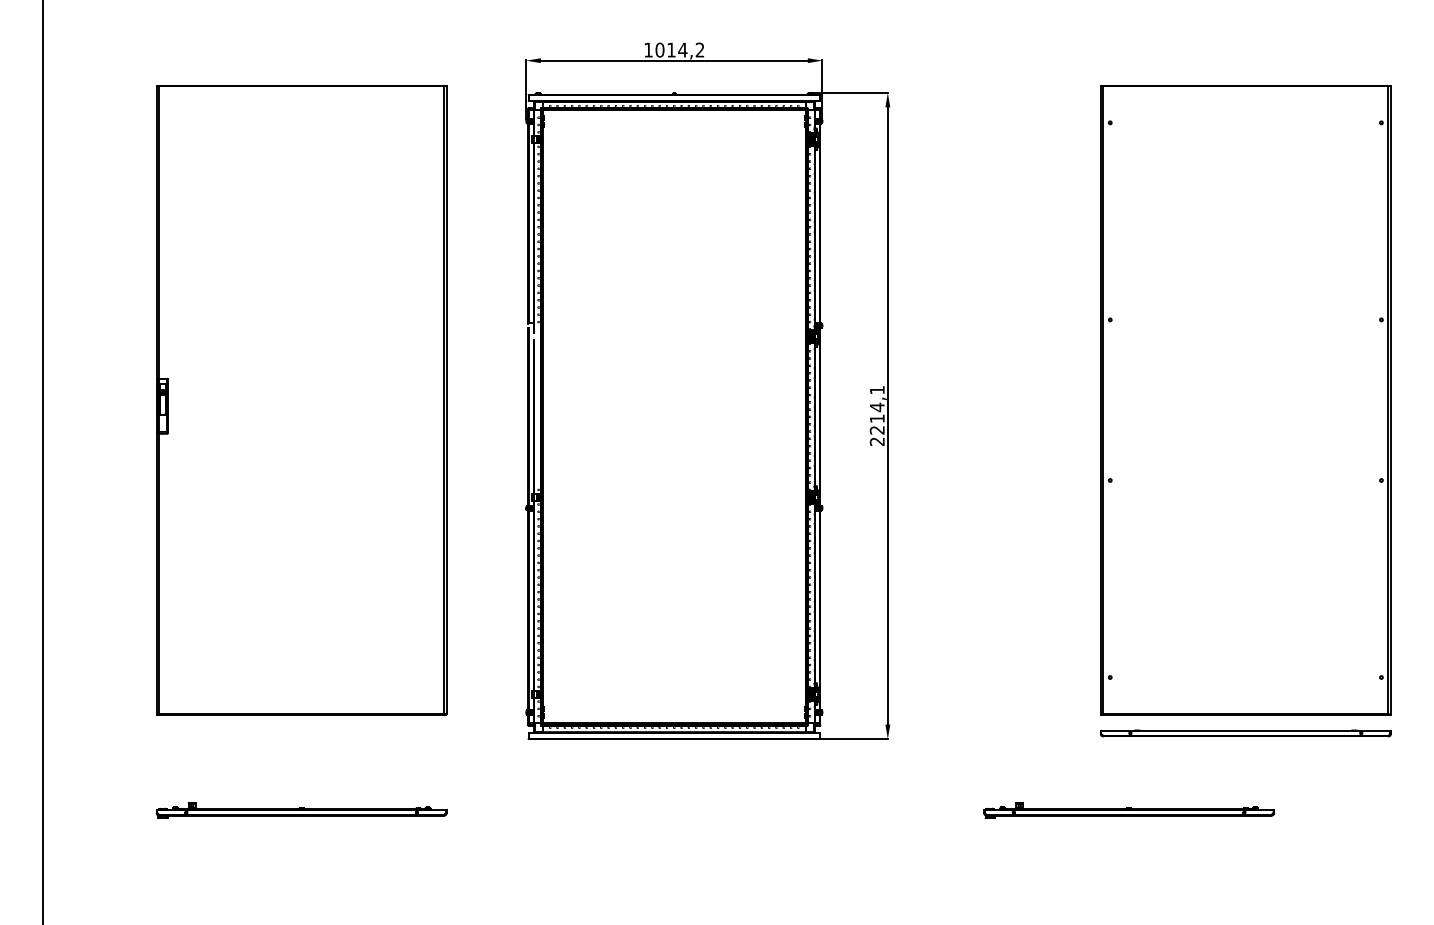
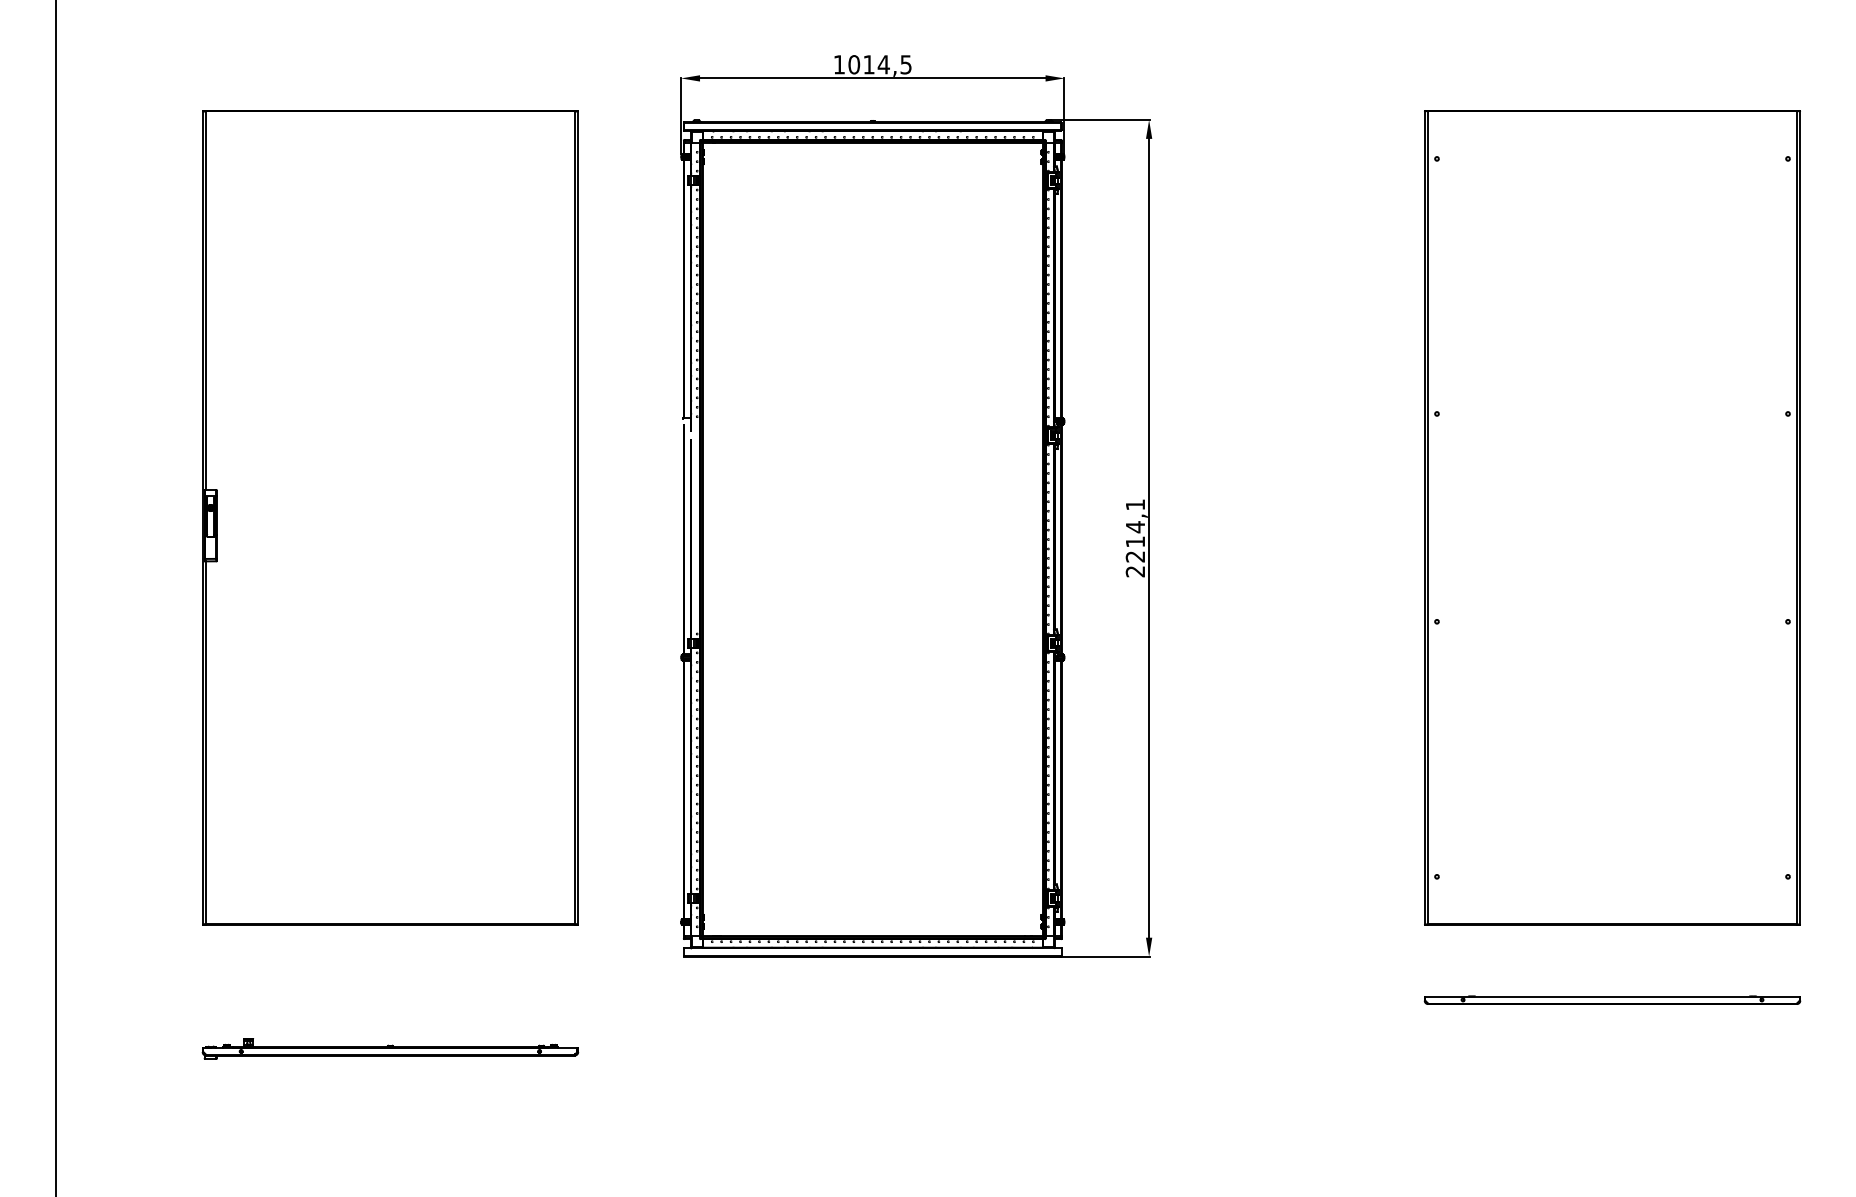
text: (699, 49) -> (905, 64), 1014,2 -> 1014,5
part: (1245, 732) -> (1612, 999), moved
part: (1129, 810) -> (1461, 1048), removed

